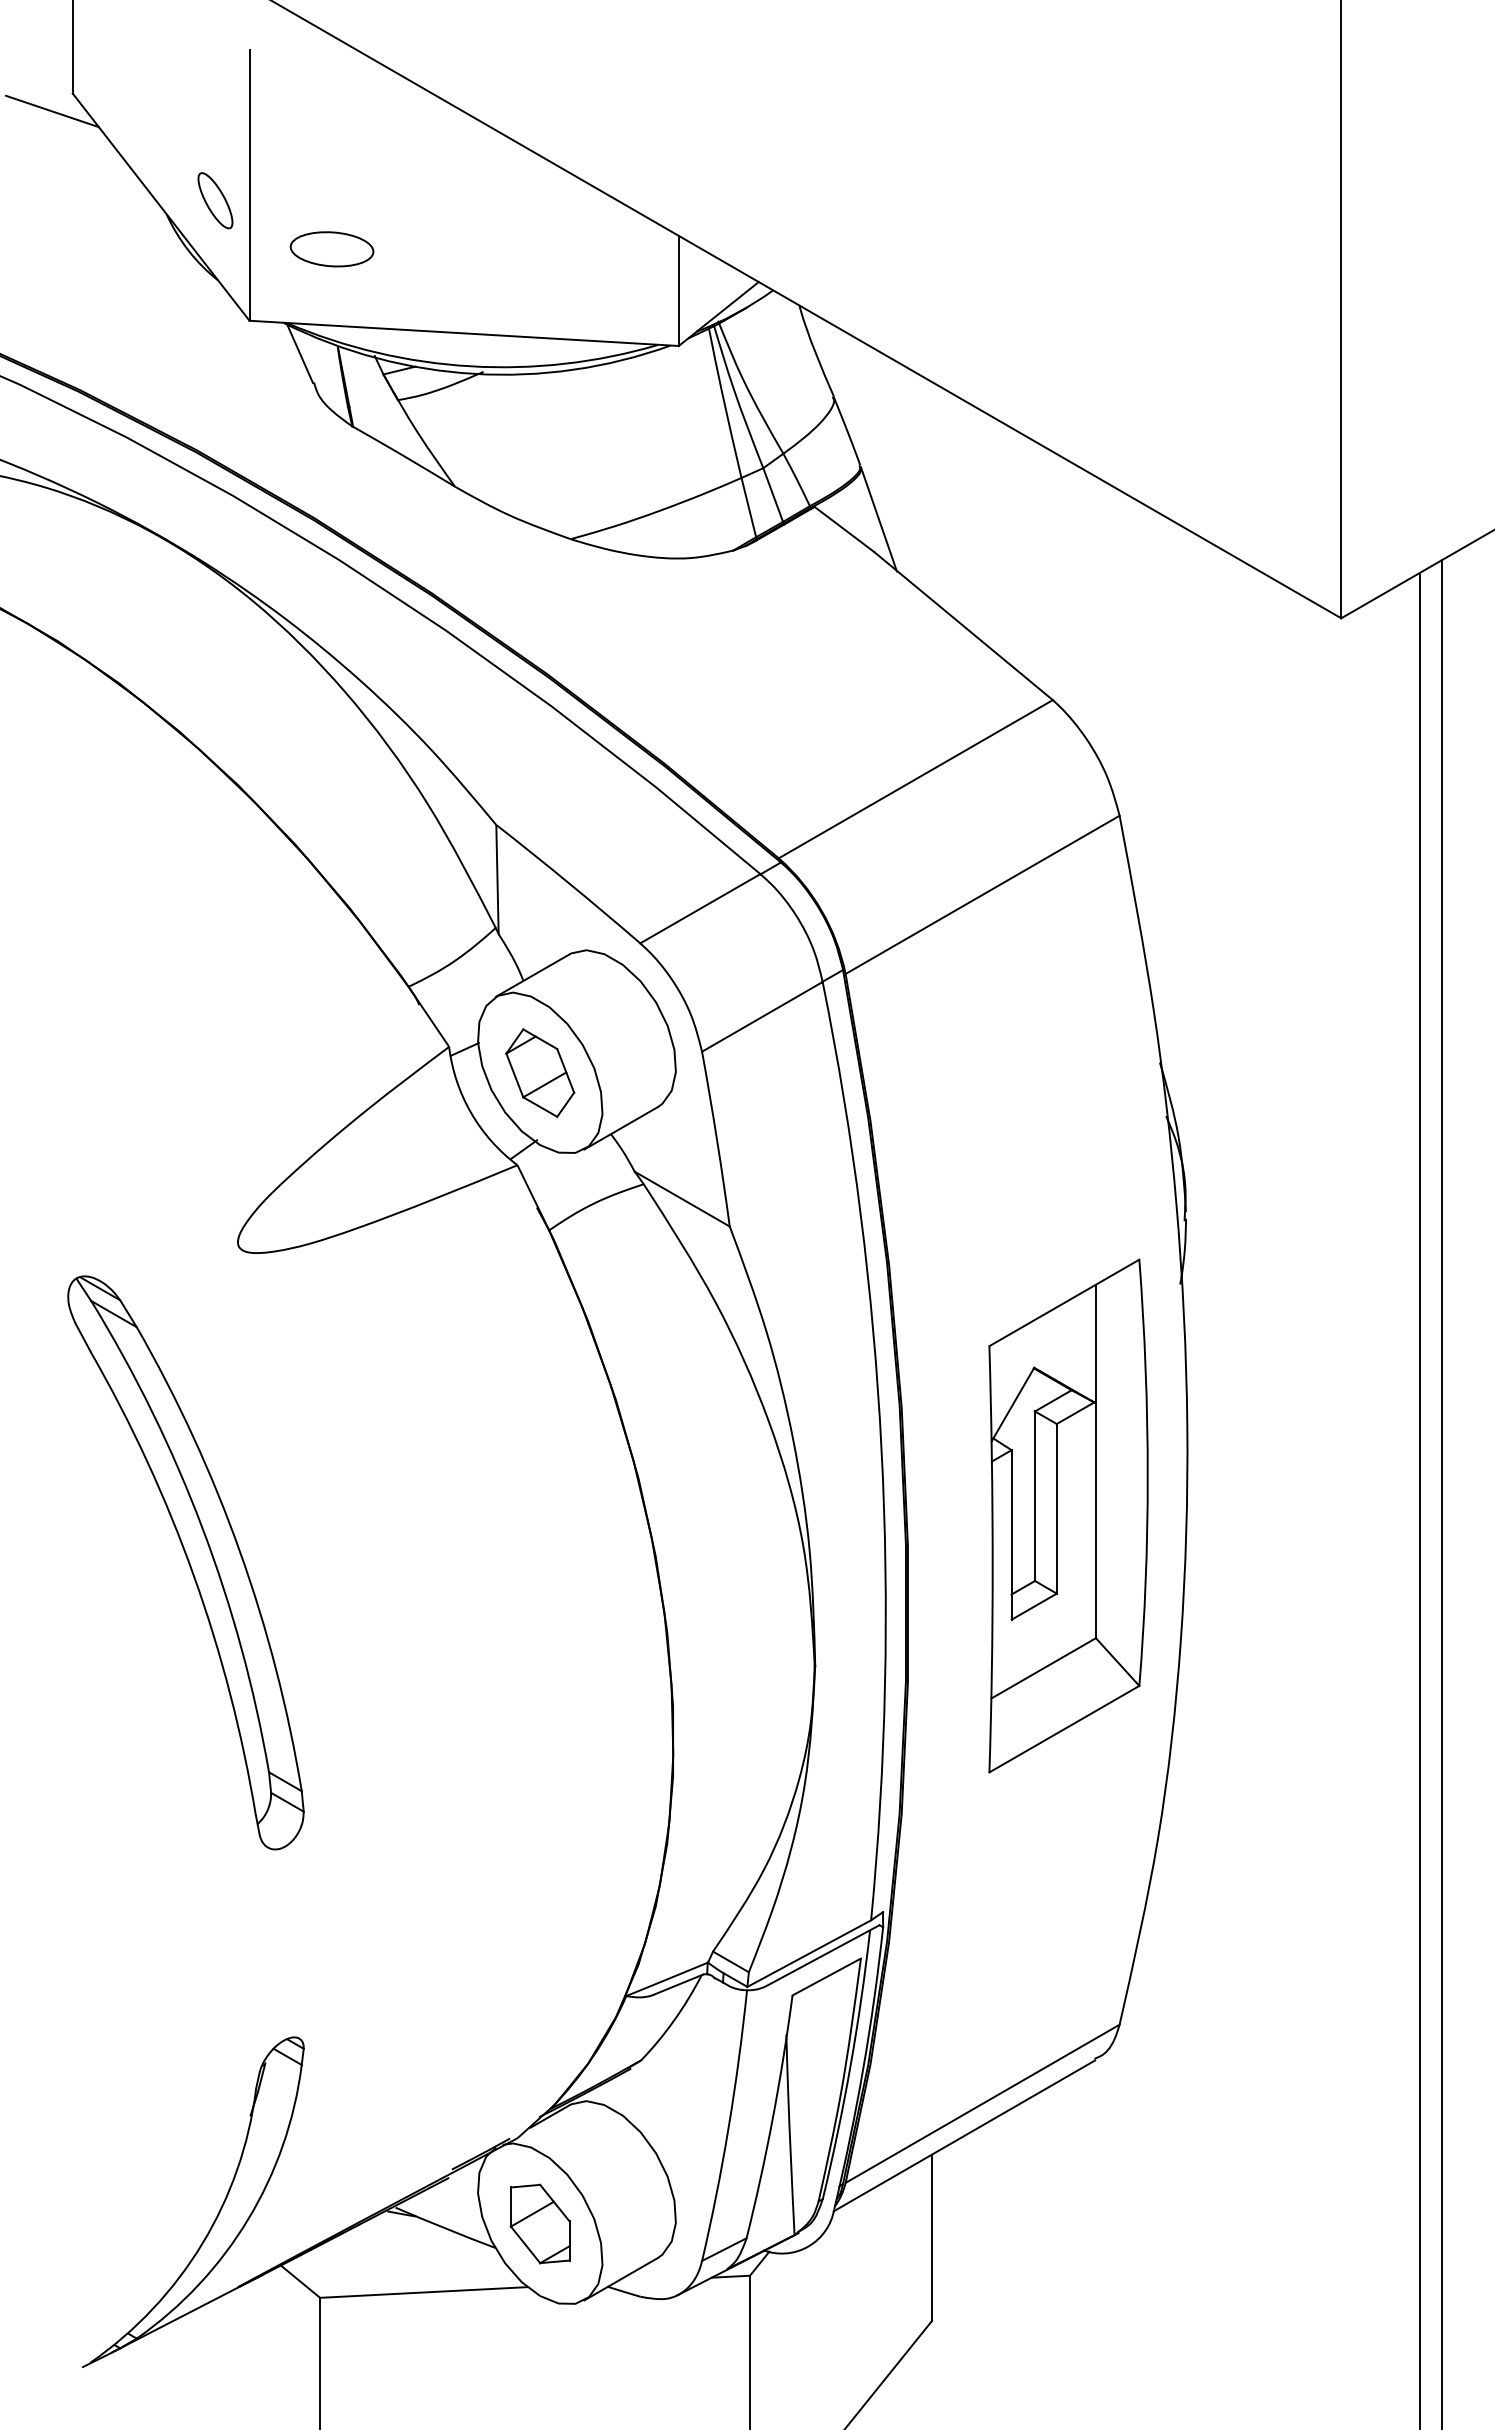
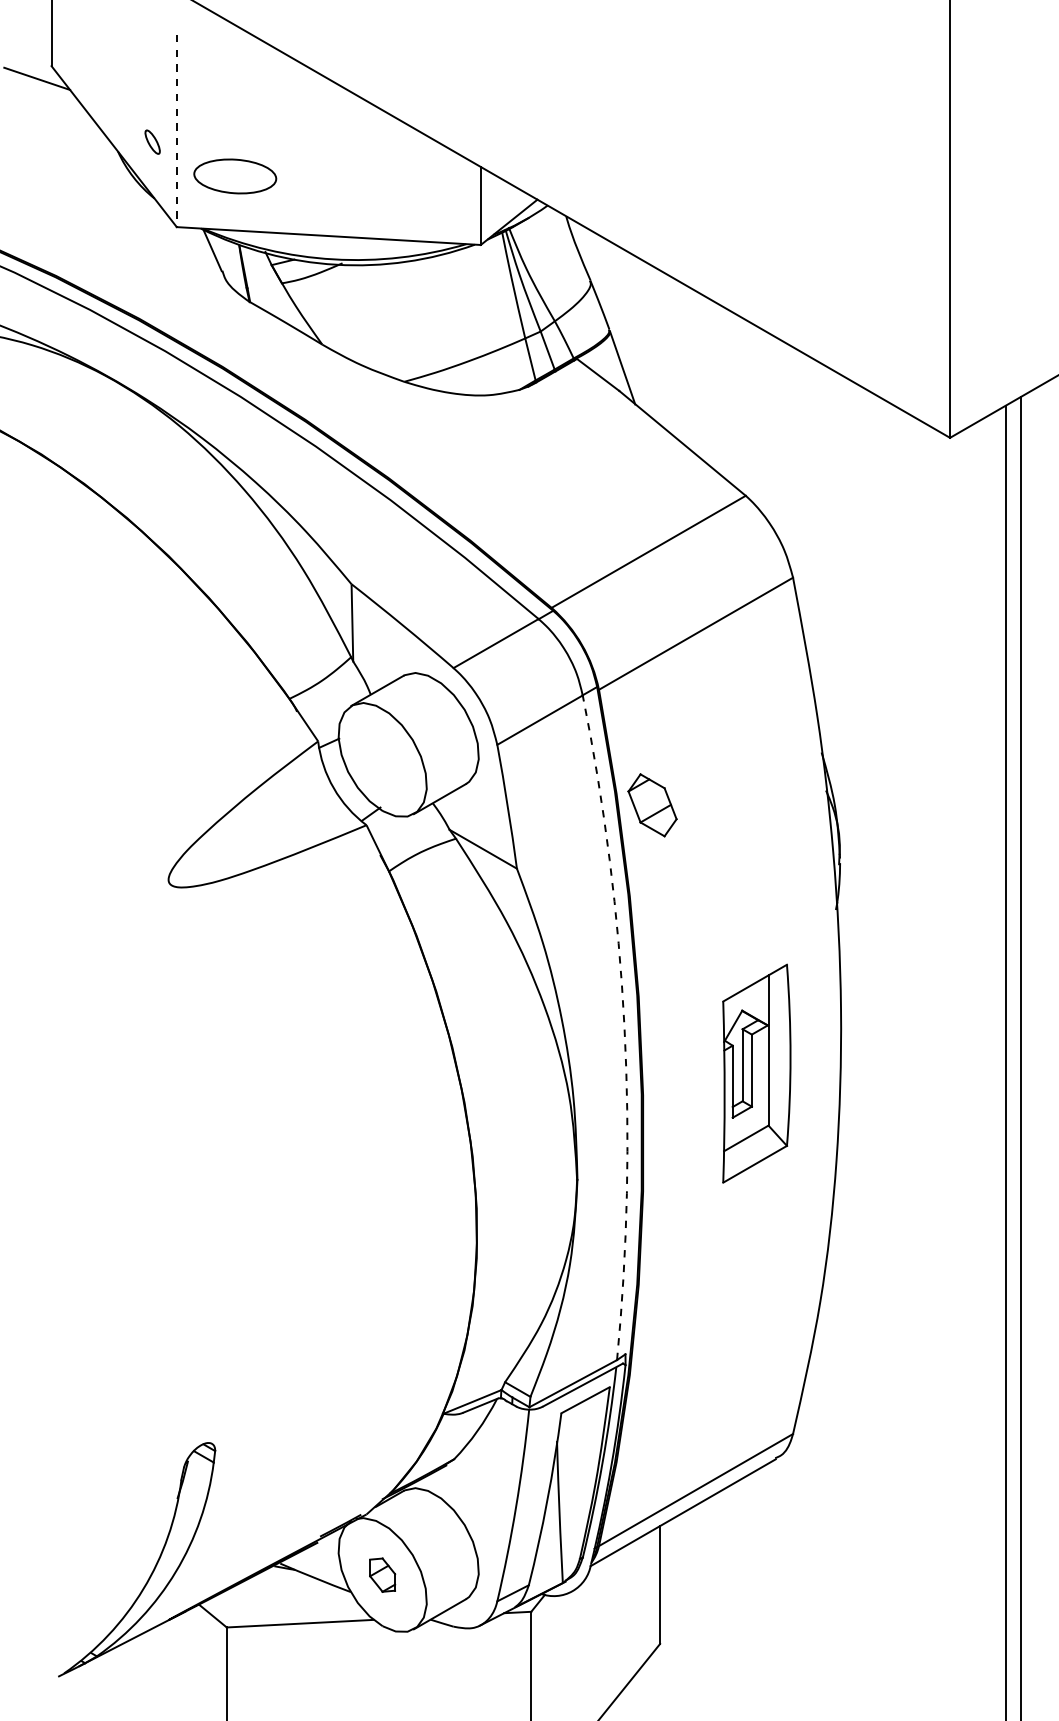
line: (249, 185) -> (176, 131), solid -> dashed
part: (215, 200) -> (152, 141), size x0.6
part: (331, 249) -> (234, 176), size x1.4
part: (540, 1072) -> (652, 804), moved
arc: (881, 1449) -> (624, 1026), solid -> dashed
part: (1068, 1515) -> (756, 1073), size x0.6
part: (185, 1562) -> (131, 1106), removed
part: (539, 2223) -> (382, 1574), size x0.6

